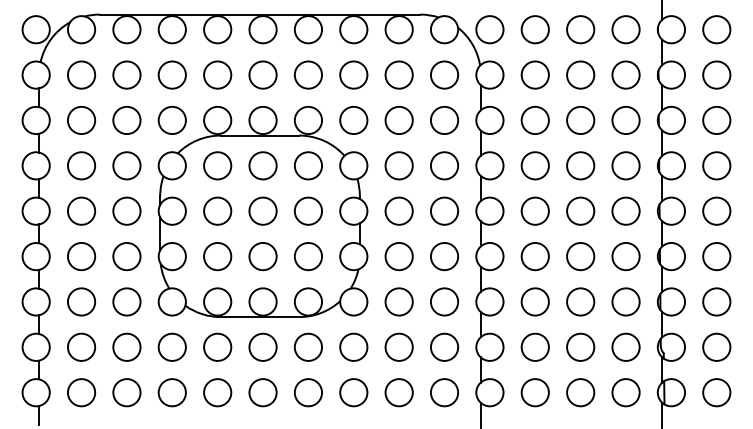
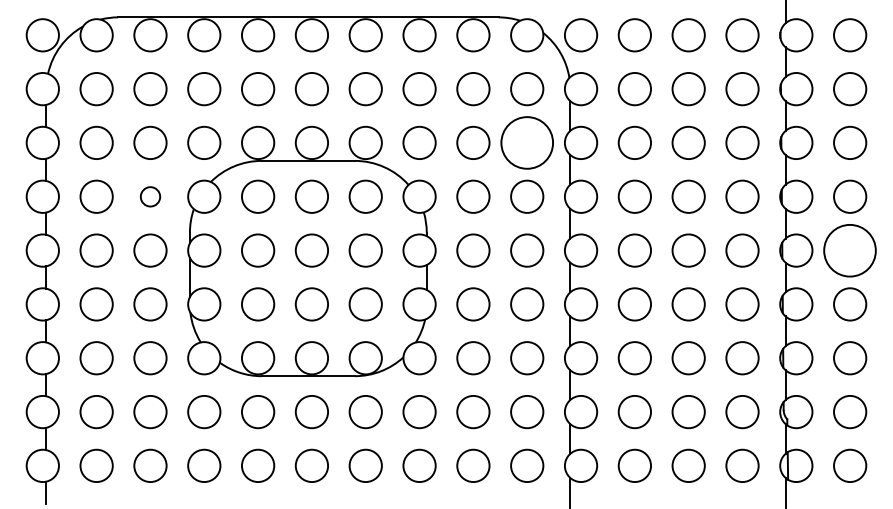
circle: (444, 120) -> (527, 142), size x1.6
circle: (126, 165) -> (149, 196), size x0.6
circle: (716, 210) -> (849, 249), size x1.6

